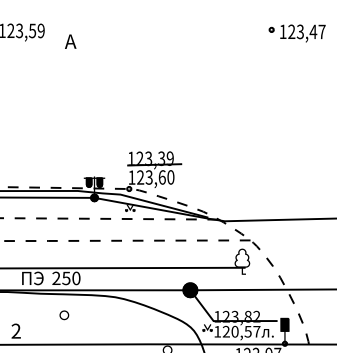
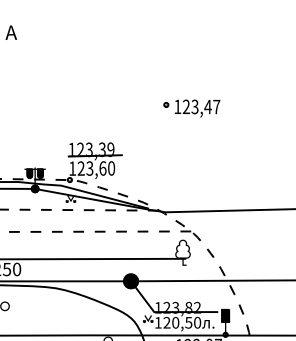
part: (296, 33) -> (191, 108), moved
text: (256, 331) -> (197, 322), 120,57 -> 120,50

